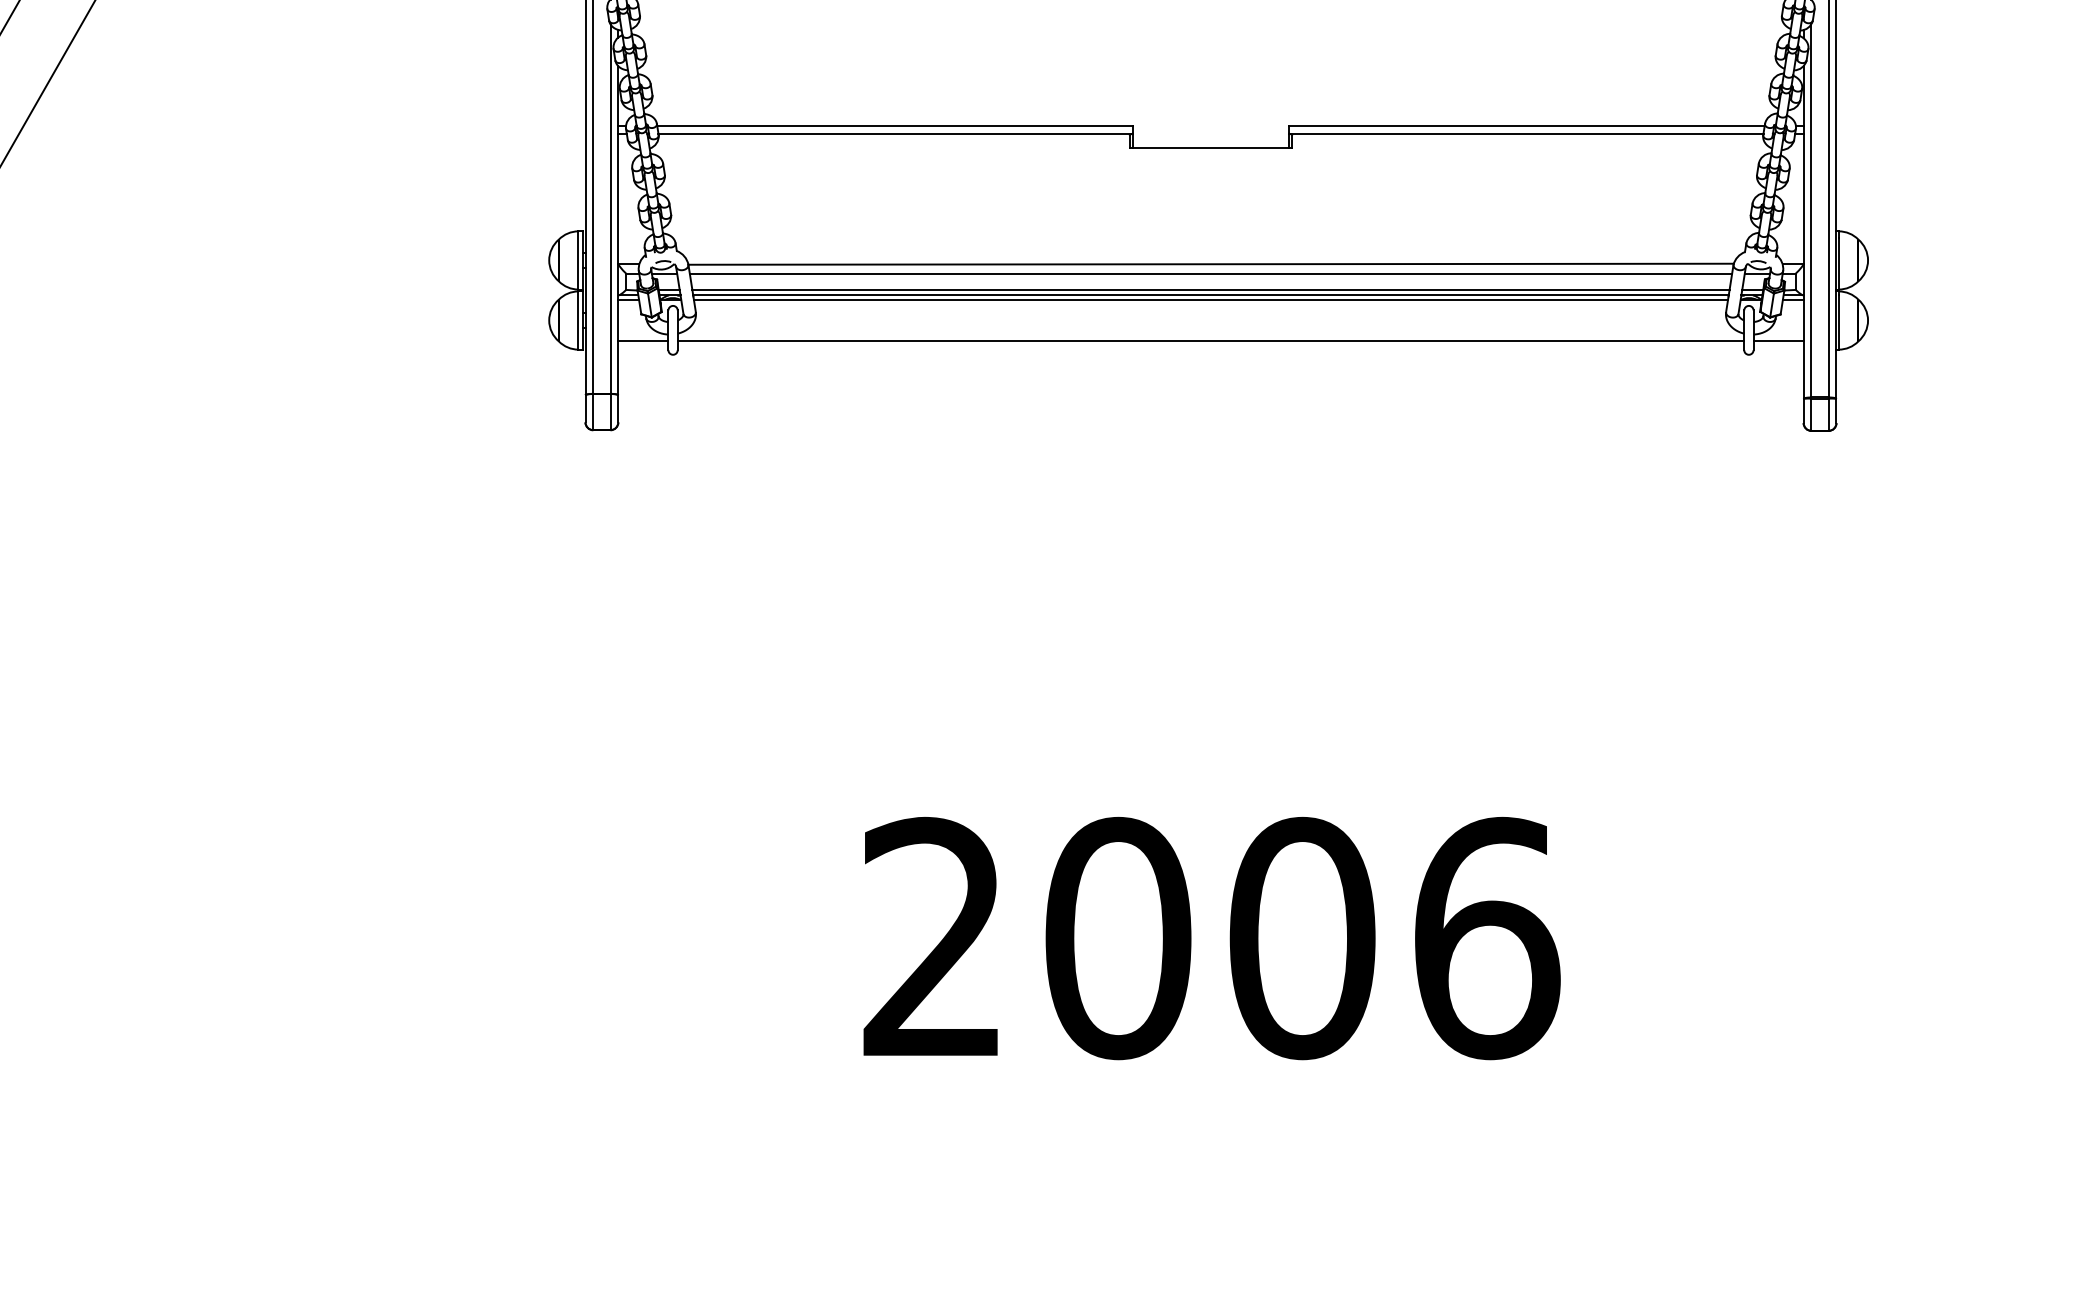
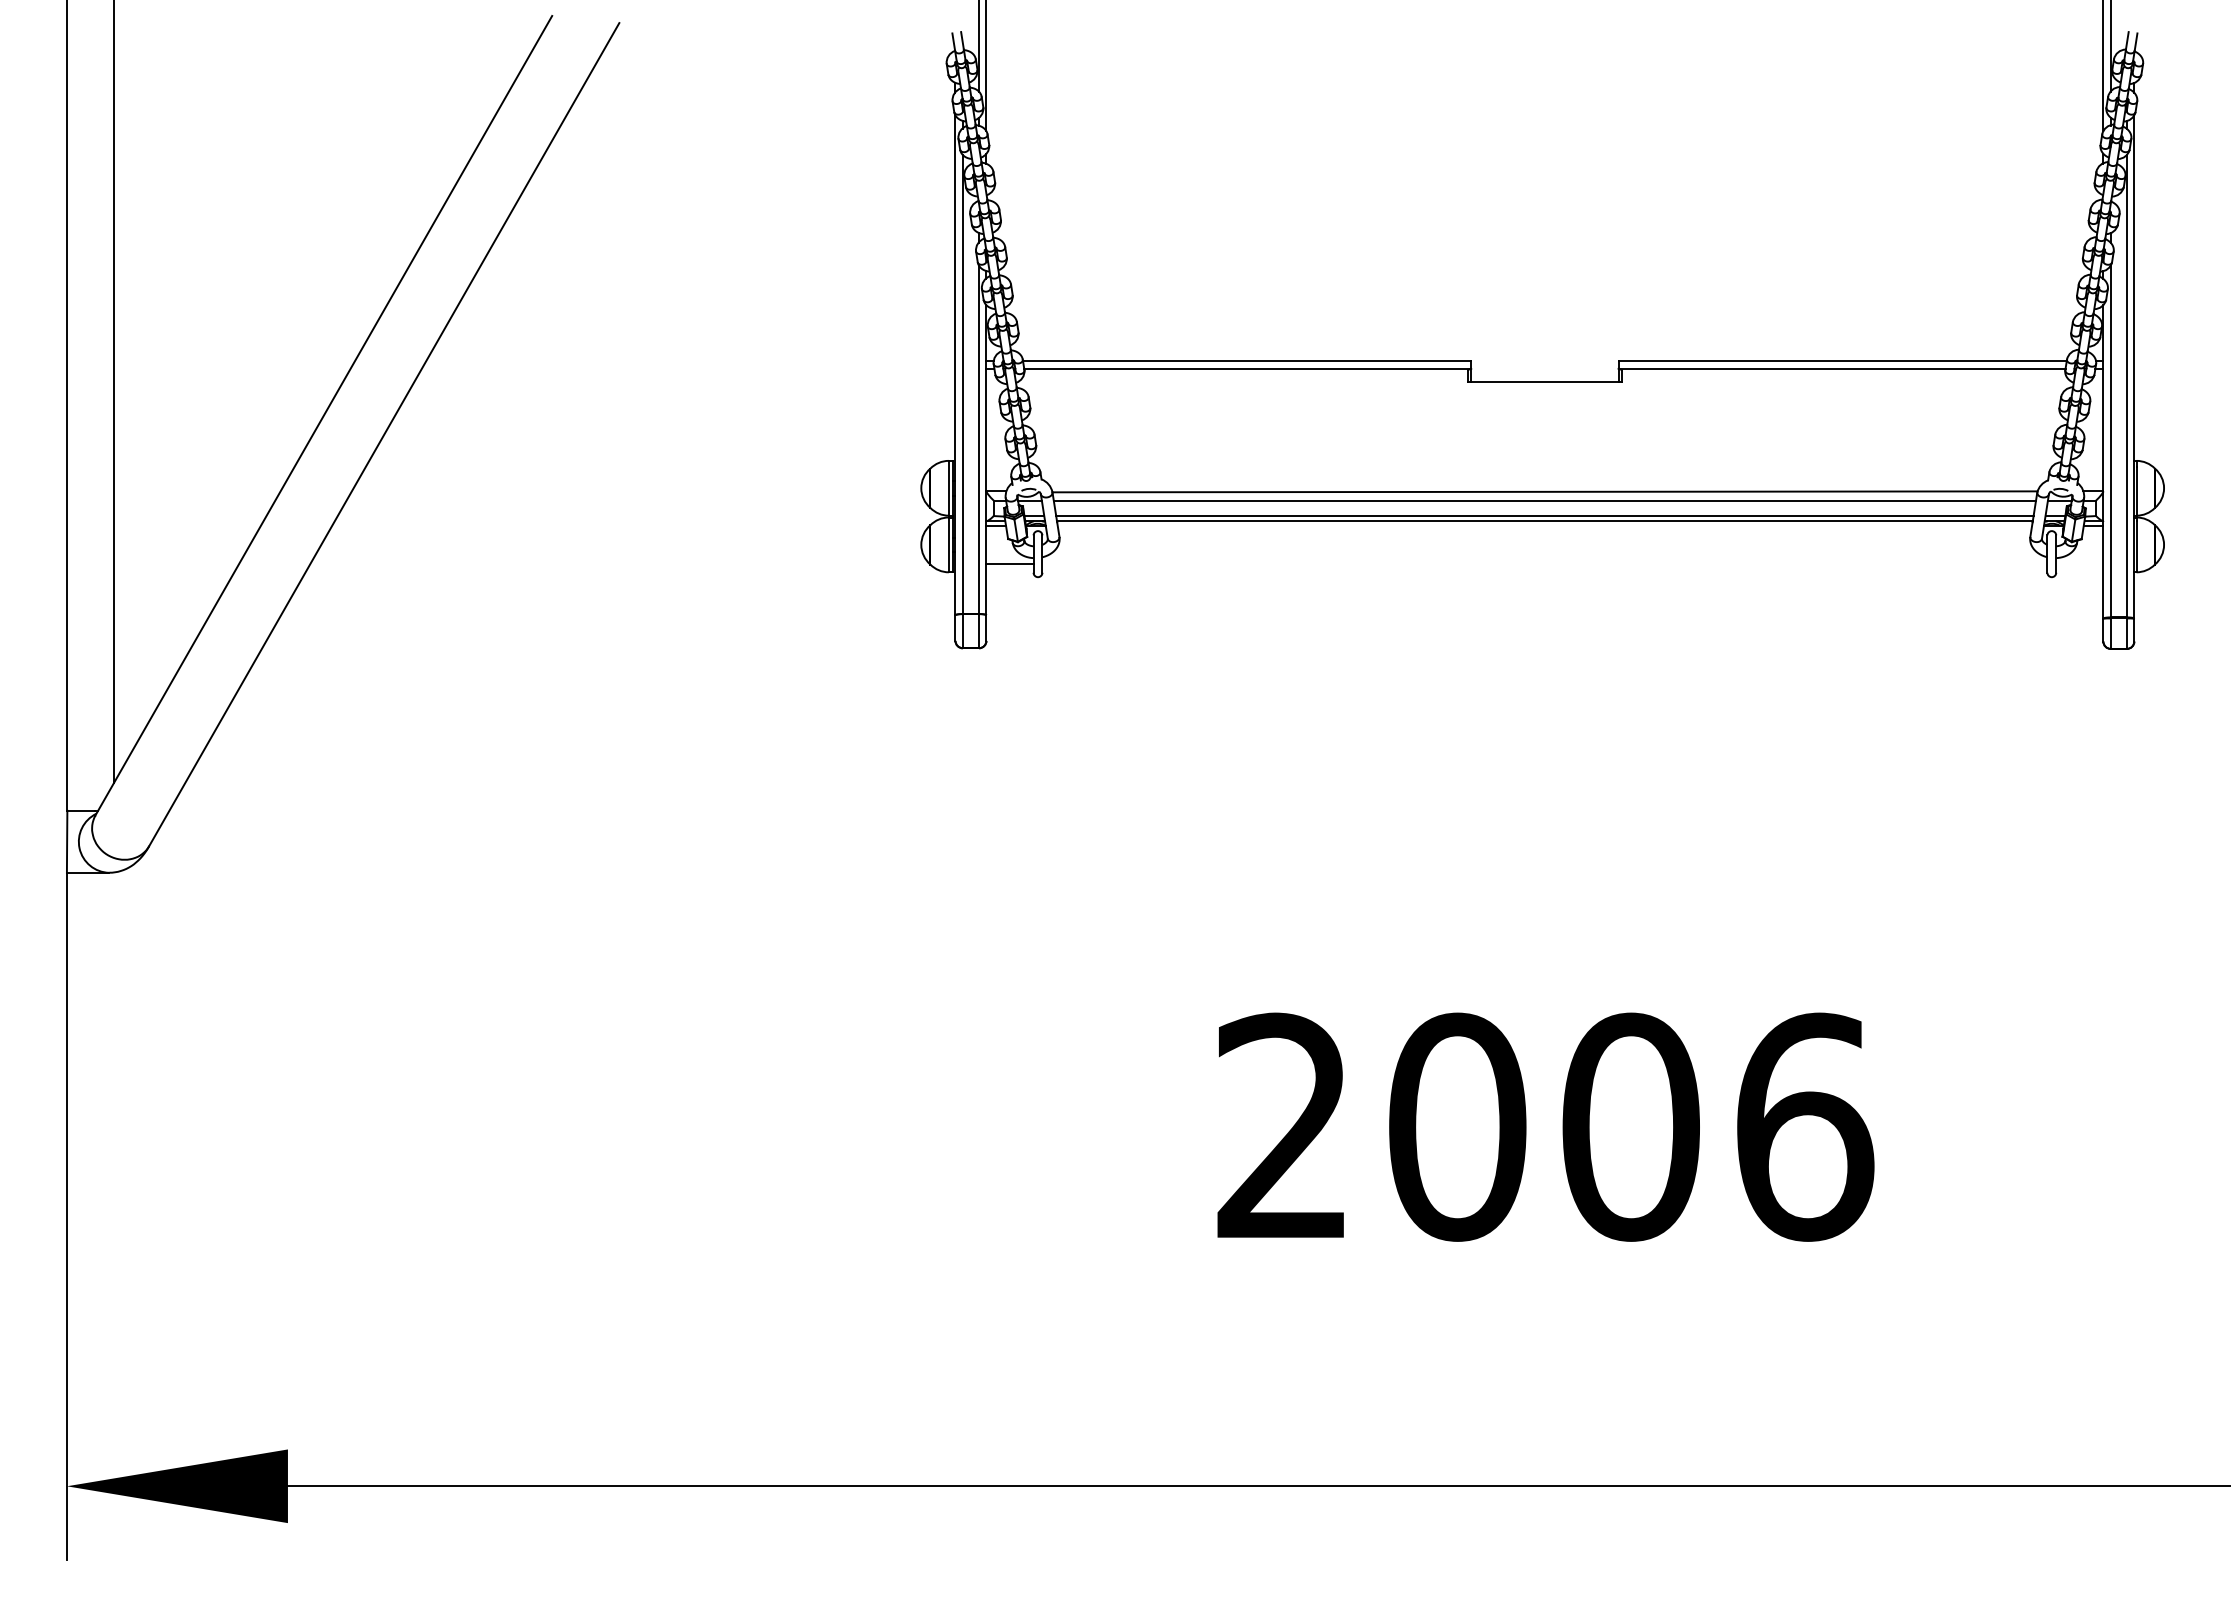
line: (1210, 299) -> (1544, 525), removed
line: (1210, 341) -> (1544, 564), removed
line: (1778, 341) -> (2079, 564), removed

